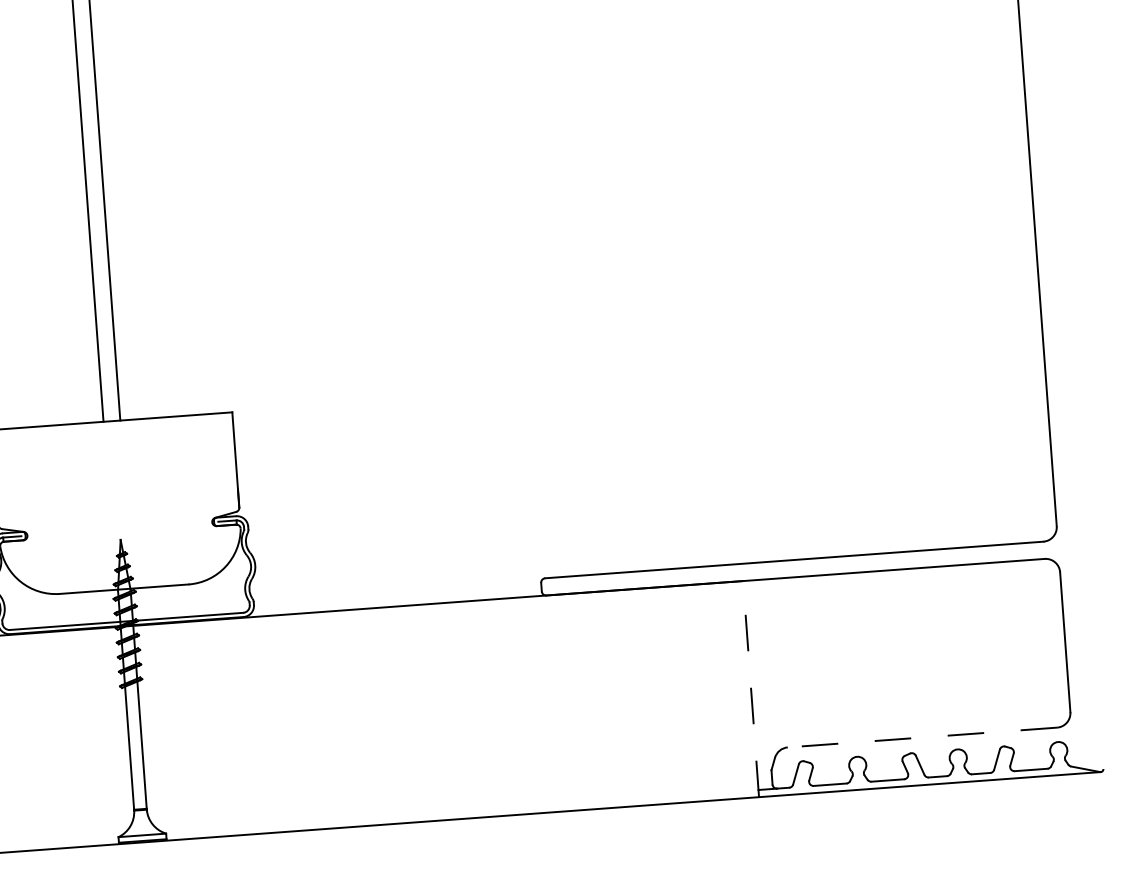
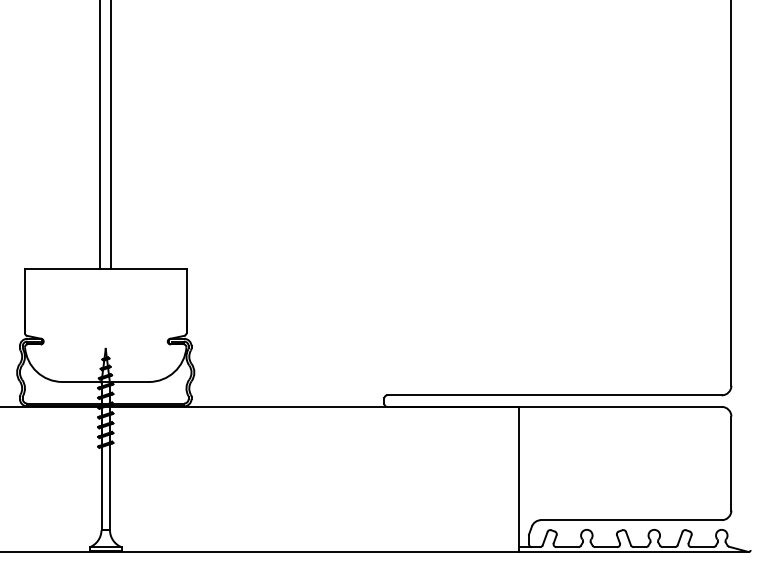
line: (751, 689) -> (519, 479), dashed -> solid
line: (921, 738) -> (630, 520), dashed -> solid

